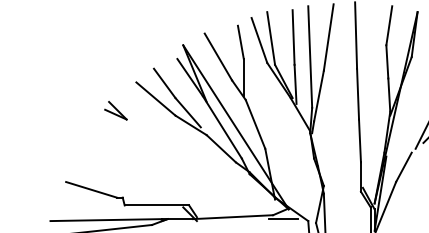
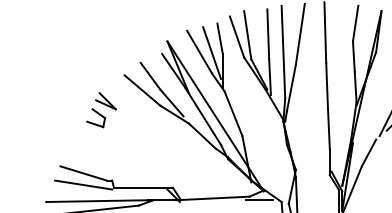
line: (231, 57) -> (211, 52), added
part: (105, 129) -> (96, 118), added
line: (91, 201) -> (83, 184), added

